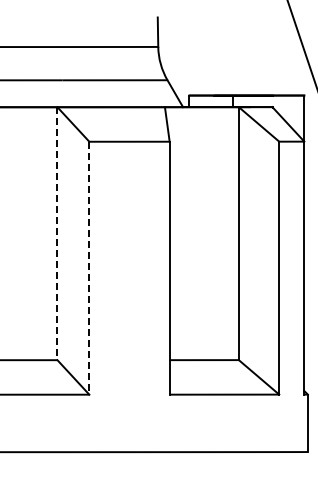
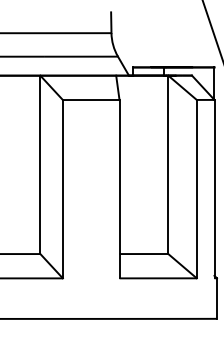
line: (57, 234) -> (40, 165), dashed -> solid
line: (89, 268) -> (62, 189), dashed -> solid

